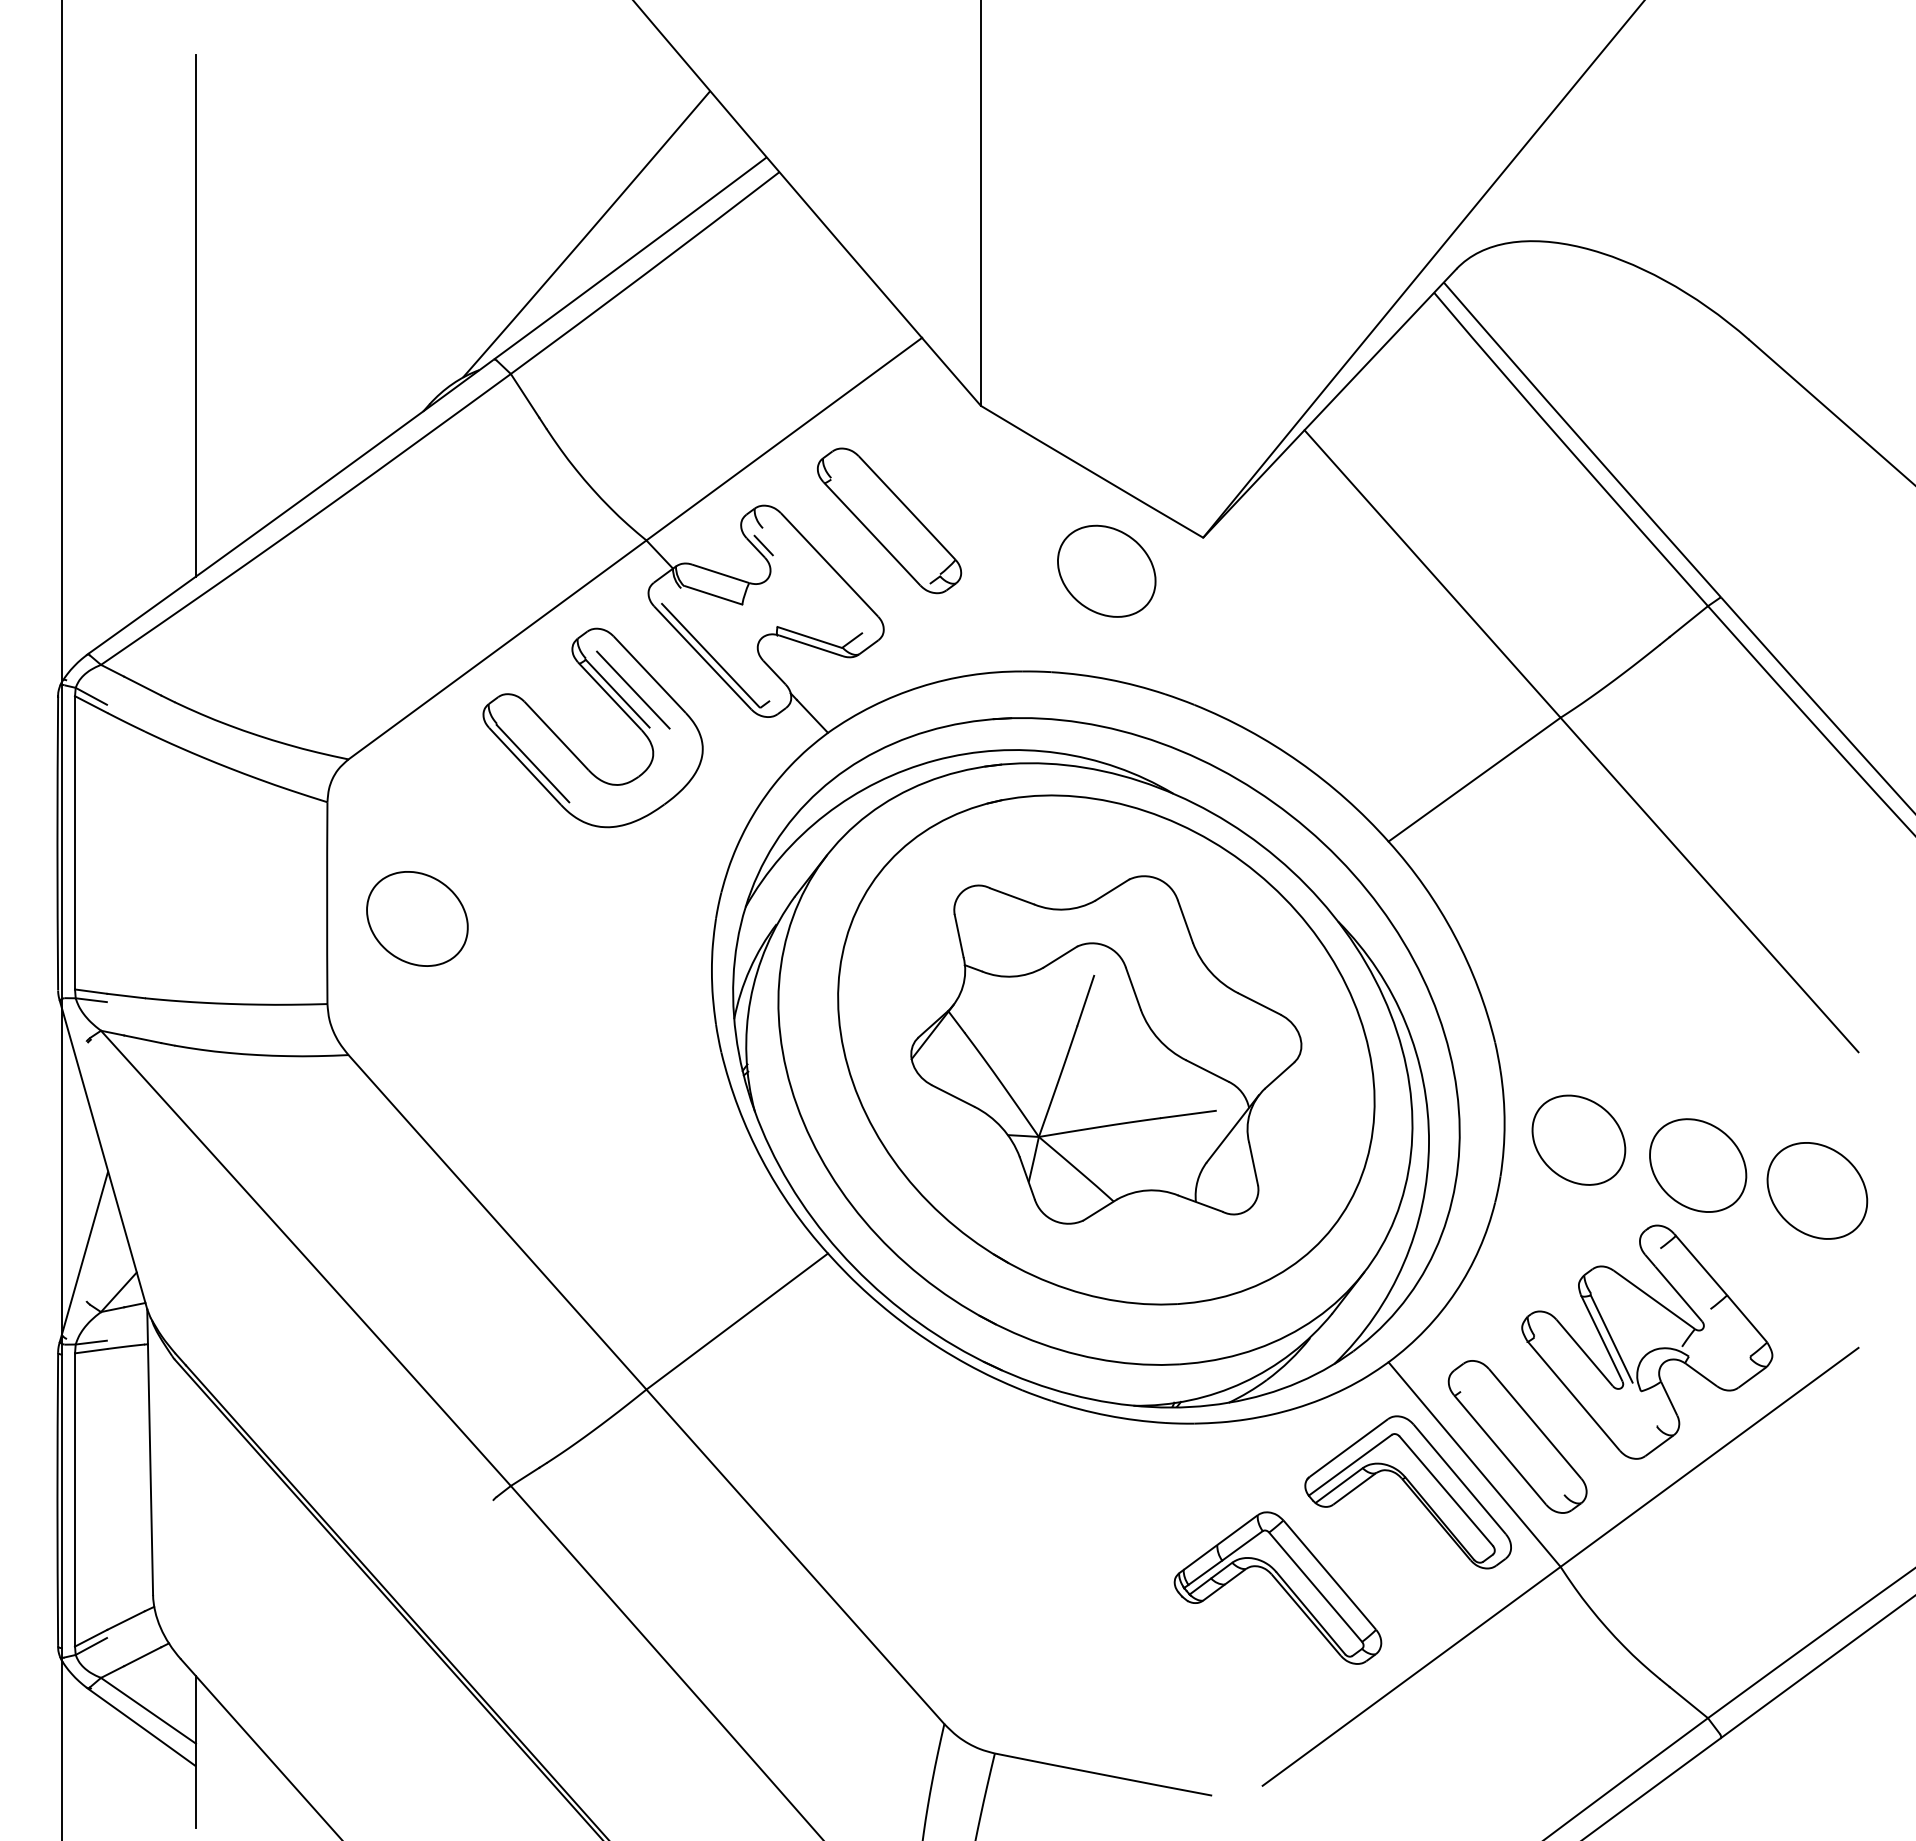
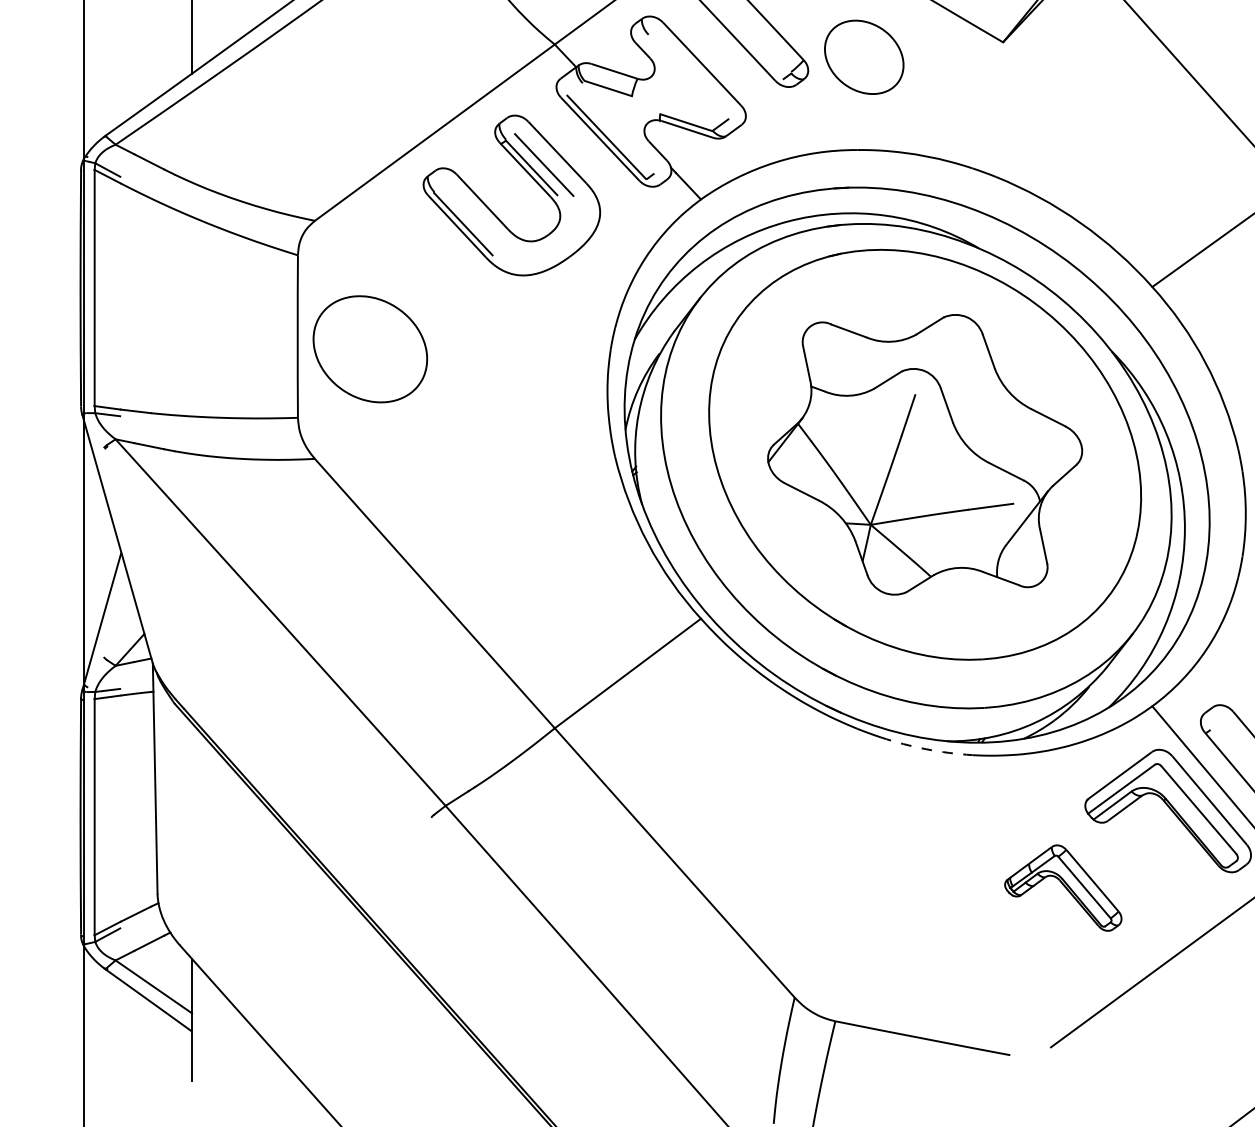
line: (763, 545) -> (649, 48), removed
part: (1106, 570) -> (864, 56), moved
part: (417, 918) -> (370, 348), size x1.4
arc: (1107, 1415) -> (926, 749), solid -> dashed
part: (1277, 1587) -> (1062, 887), size x0.7

